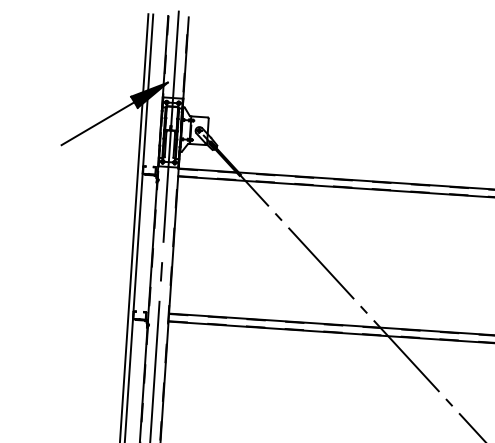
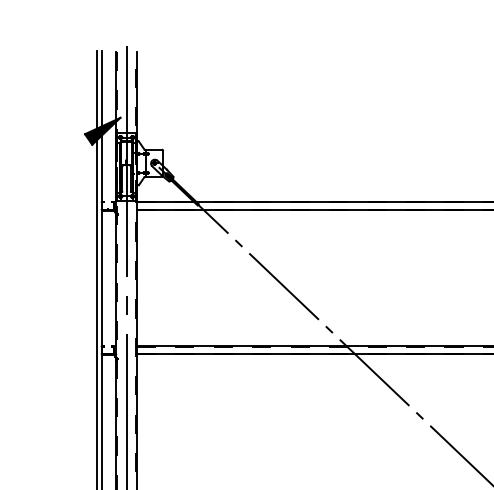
line: (97, 123) -> (53, 162), removed

